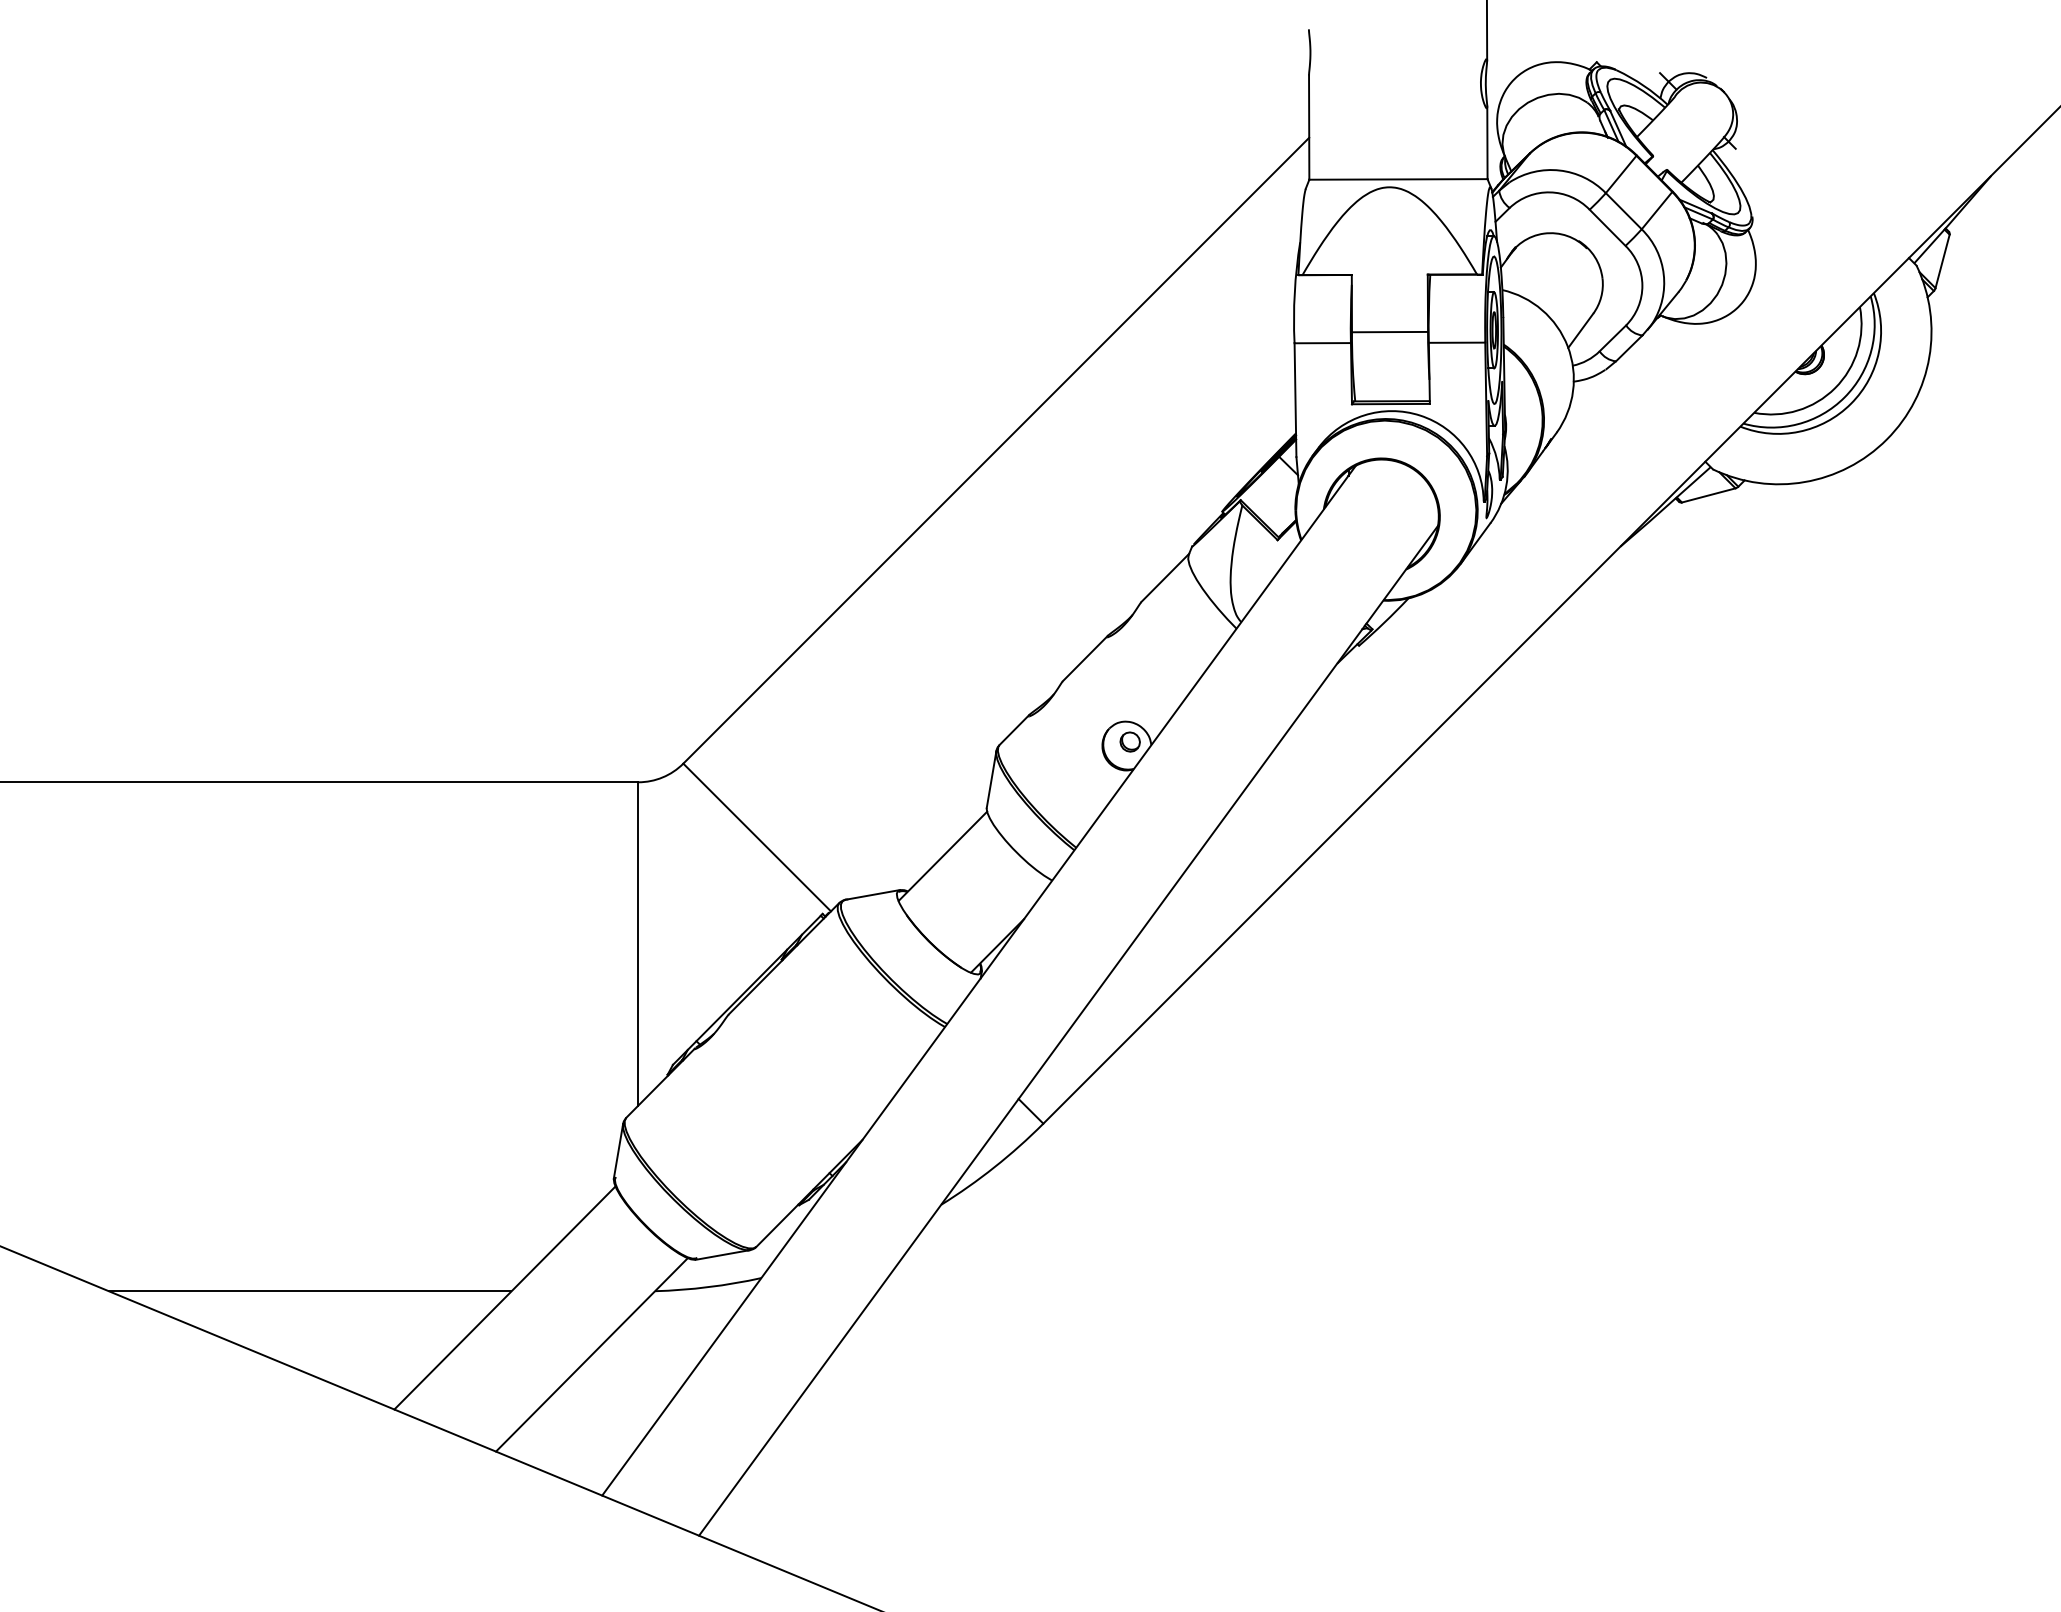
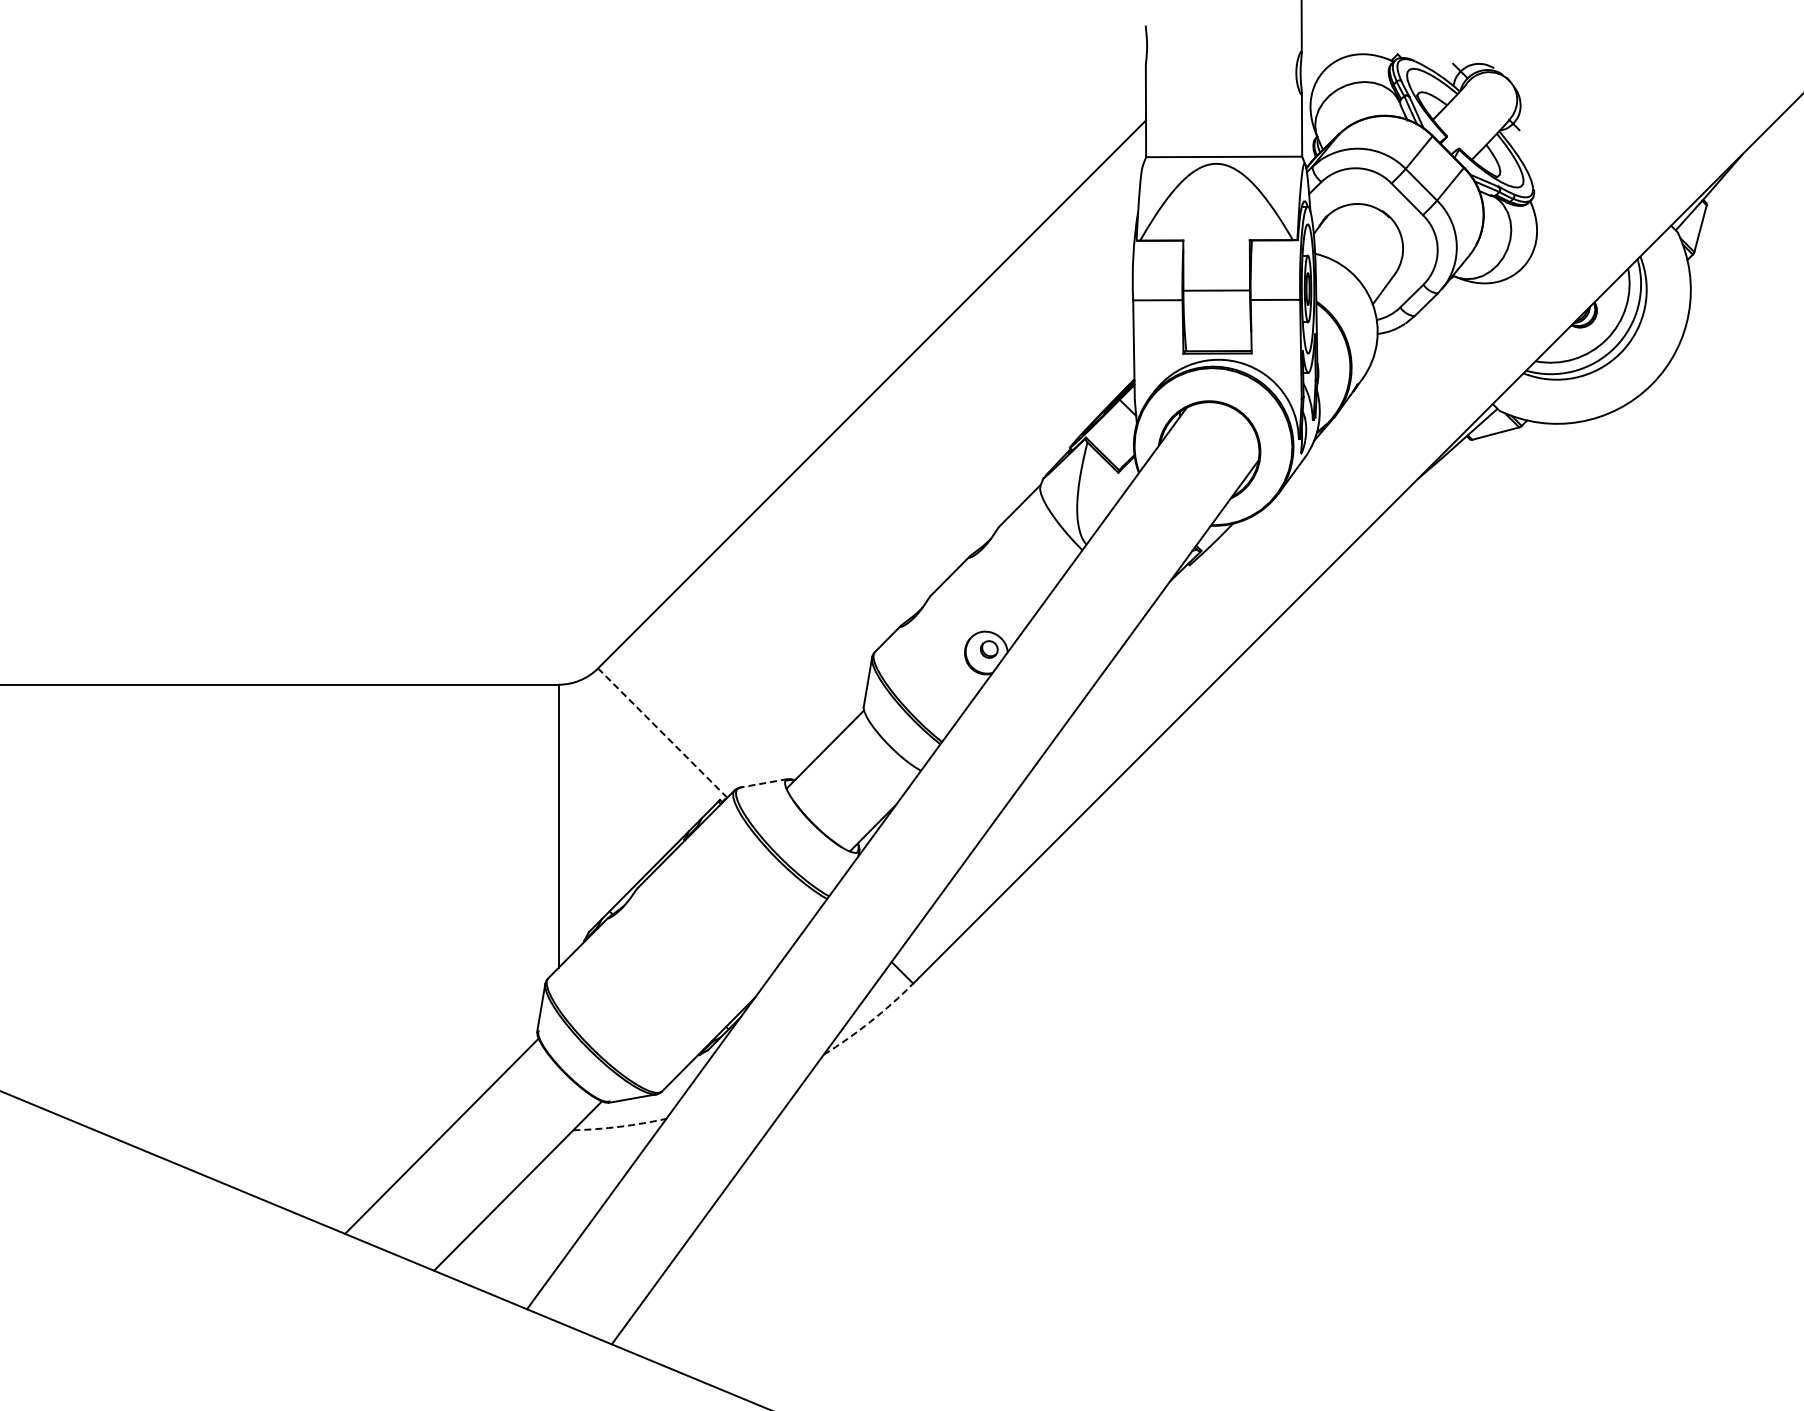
line: (756, 836) -> (662, 732), solid -> dashed
line: (872, 895) -> (763, 783), solid -> dashed
arc: (994, 1166) -> (870, 1021), solid -> dashed
arc: (708, 1286) -> (620, 1126), solid -> dashed
line: (310, 1291) -> (271, 1130), removed

